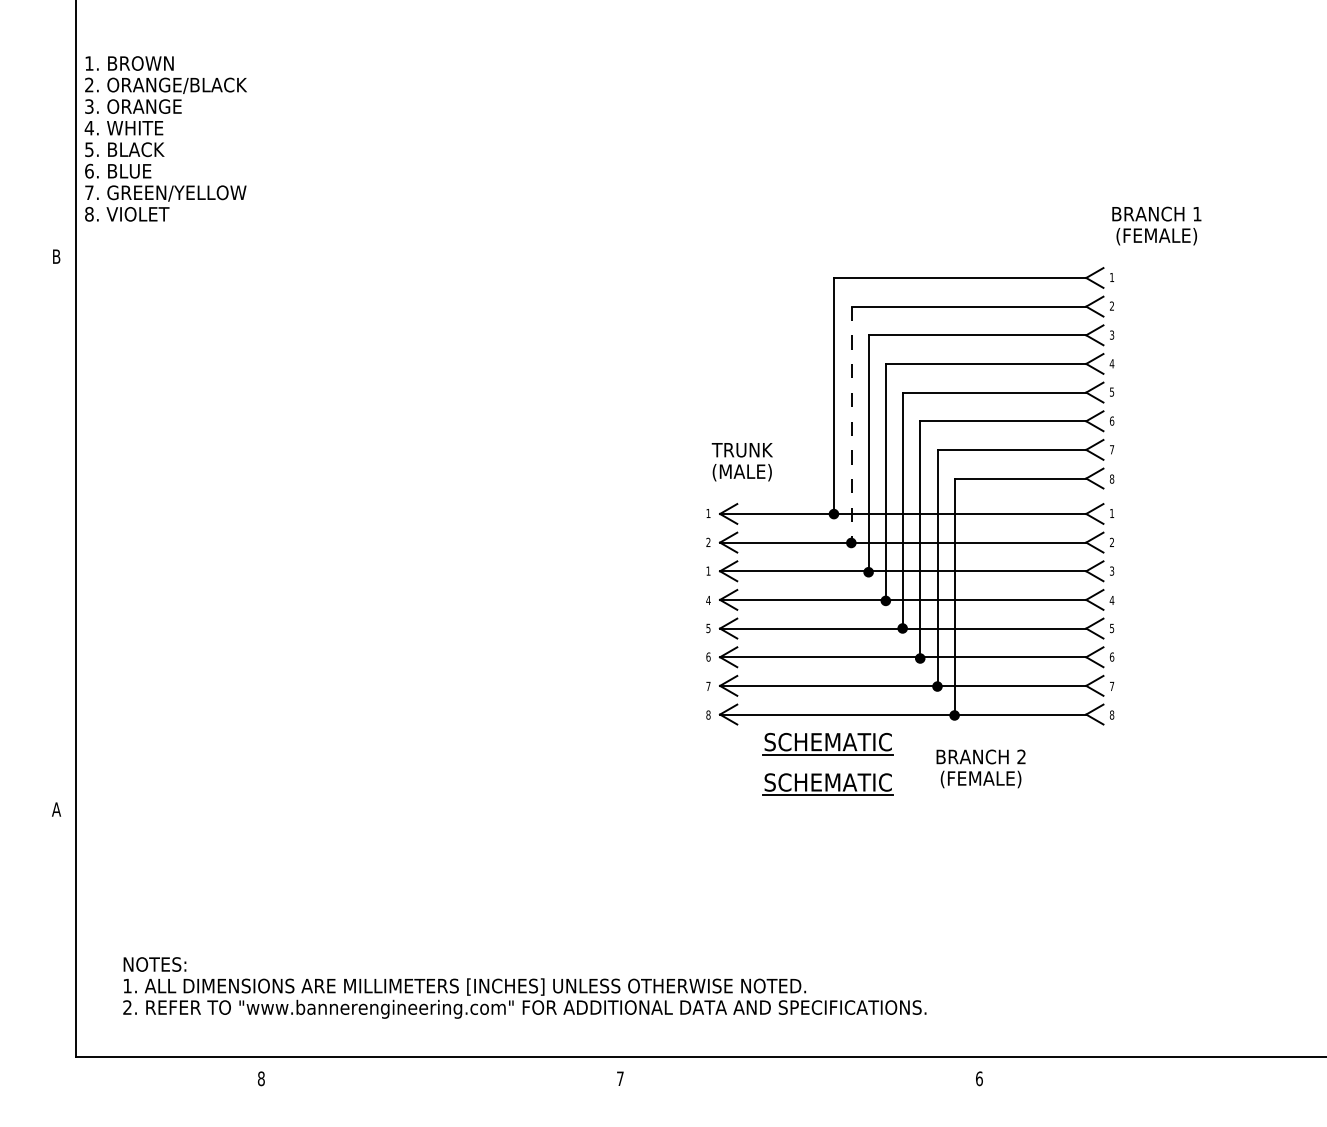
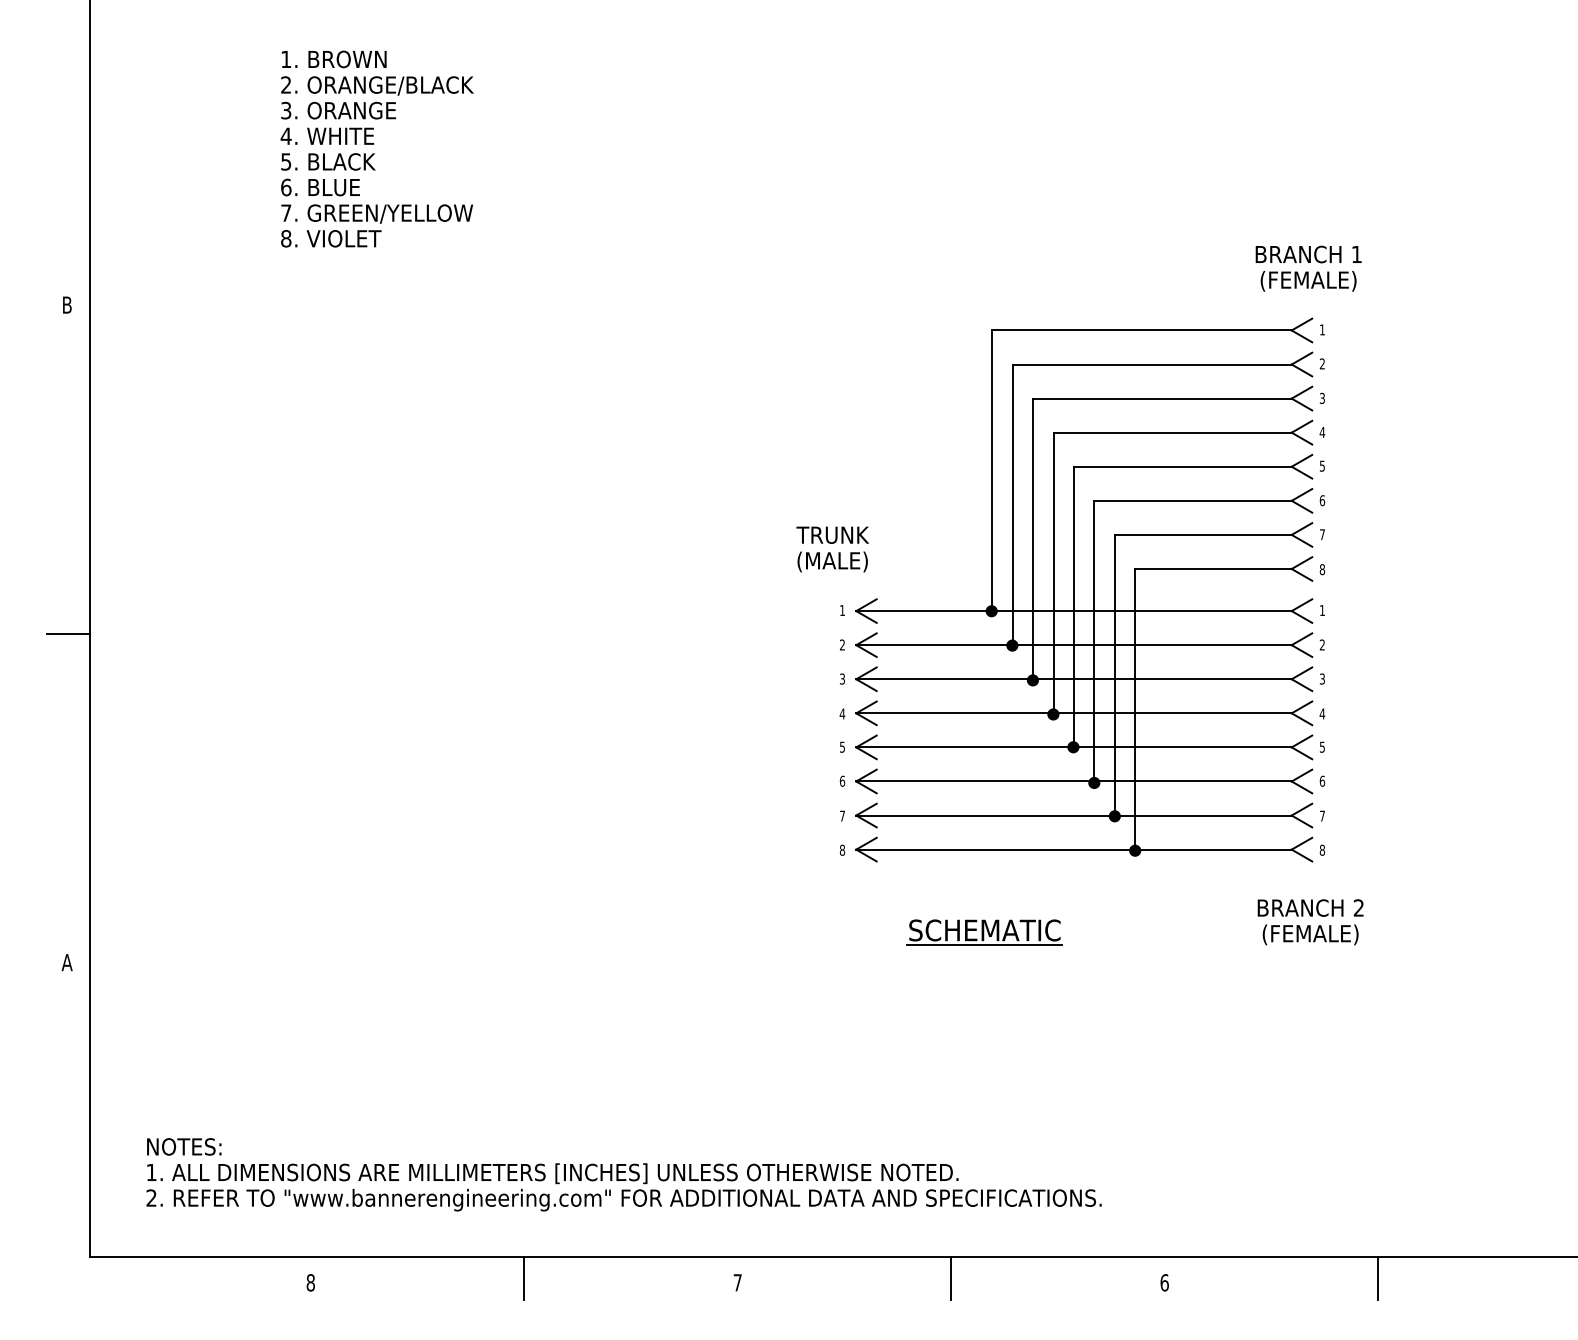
text: (165, 138) -> (376, 148), moved
text: (1156, 225) -> (1308, 268), moved
line: (851, 425) -> (1012, 505), dashed -> solid
text: (742, 462) -> (832, 549), moved
line: (57, 532) -> (68, 633), added
text: (708, 570) -> (842, 678), 1 -> 3
part: (827, 743) -> (984, 884), removed
text: (980, 769) -> (1310, 922), moved
line: (441, 1075) -> (524, 1278), added
line: (800, 1075) -> (951, 1278), added
line: (1159, 1075) -> (1378, 1278), added

